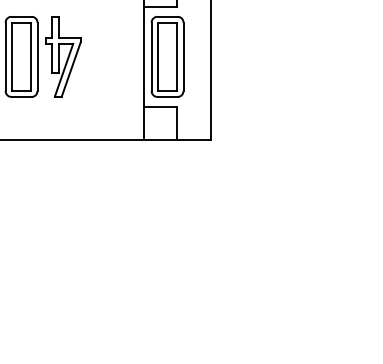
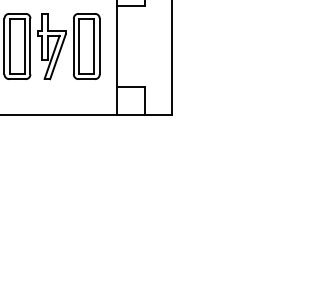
part: (167, 56) -> (86, 46), moved

